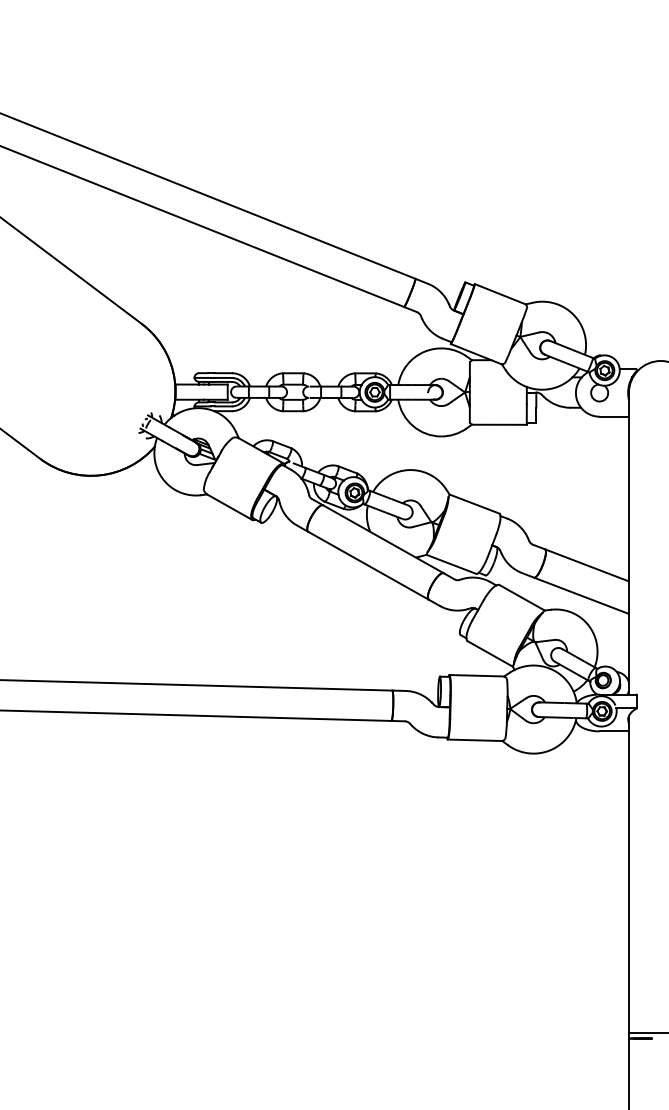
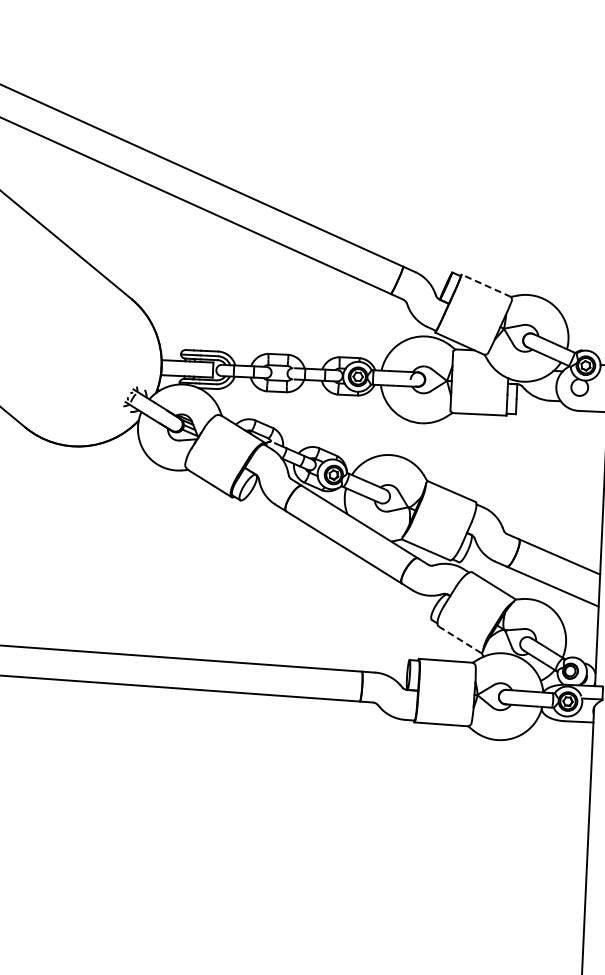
line: (499, 294) -> (485, 285), solid -> dashed
line: (490, 654) -> (460, 640), solid -> dashed

